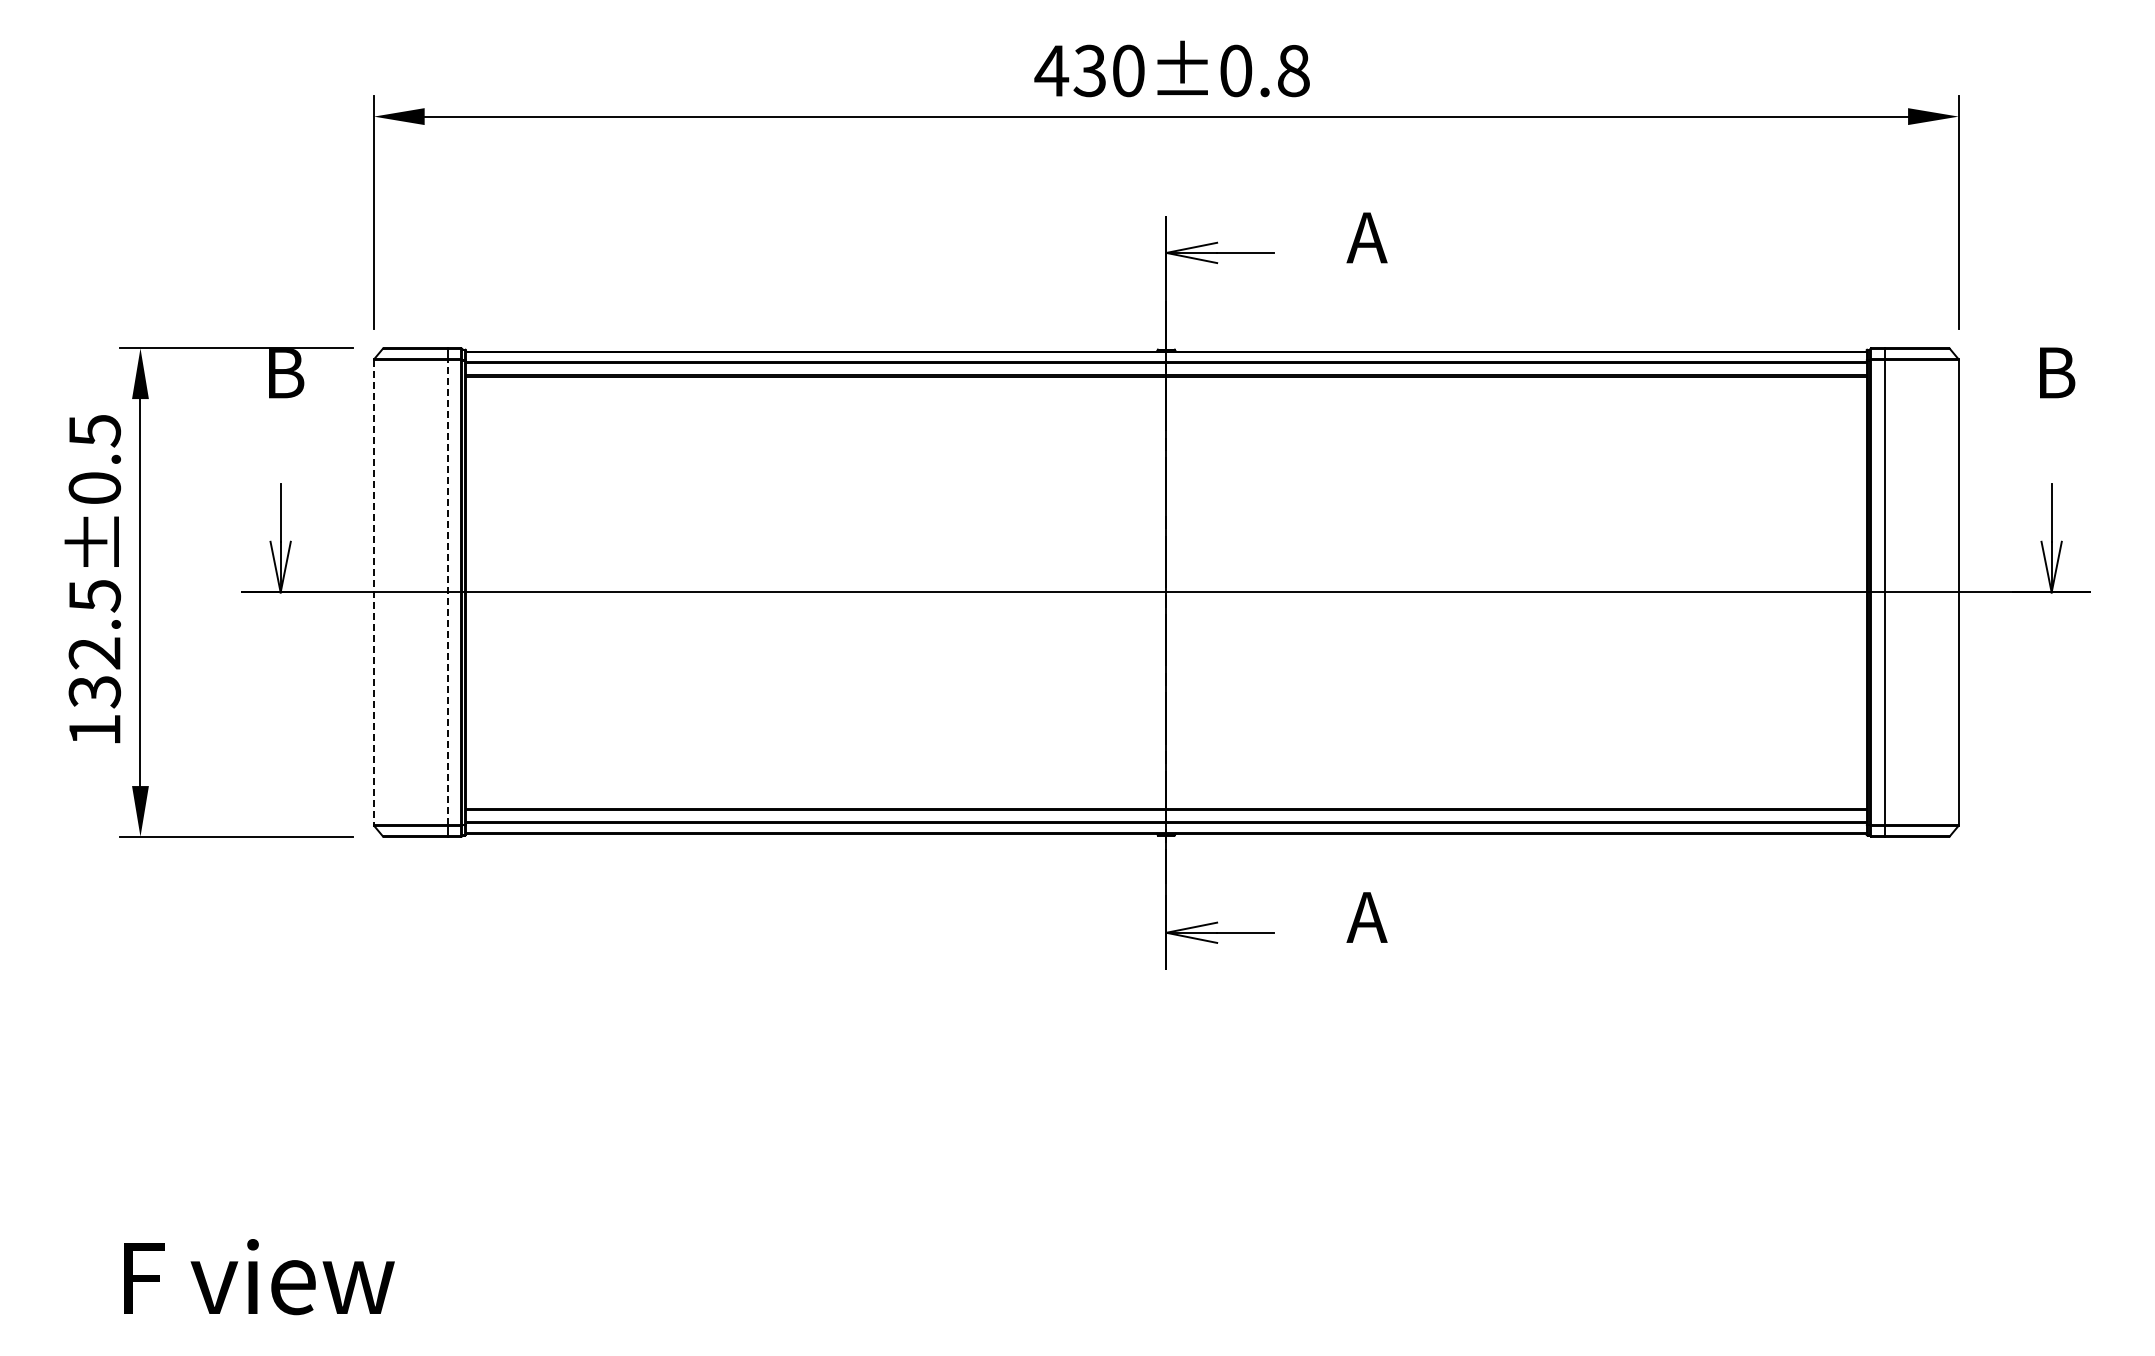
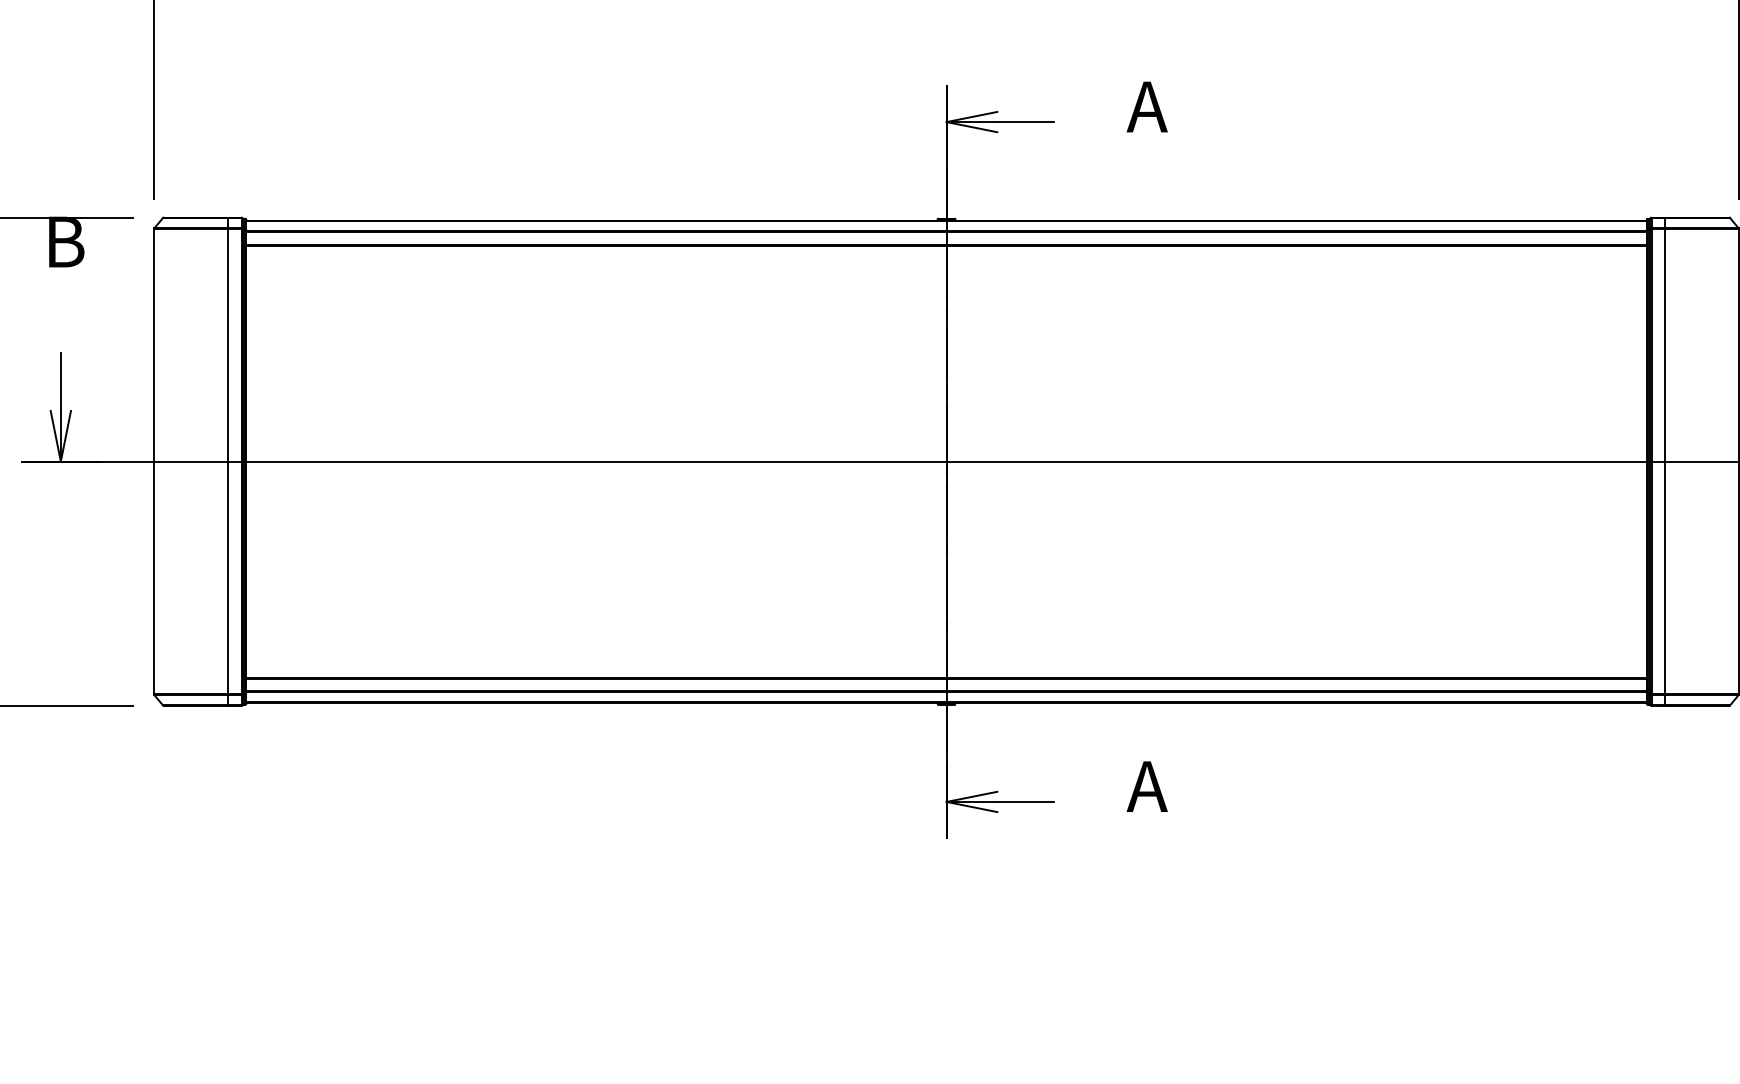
line: (374, 592) -> (154, 461), dashed -> solid
line: (447, 592) -> (227, 461), dashed -> solid

